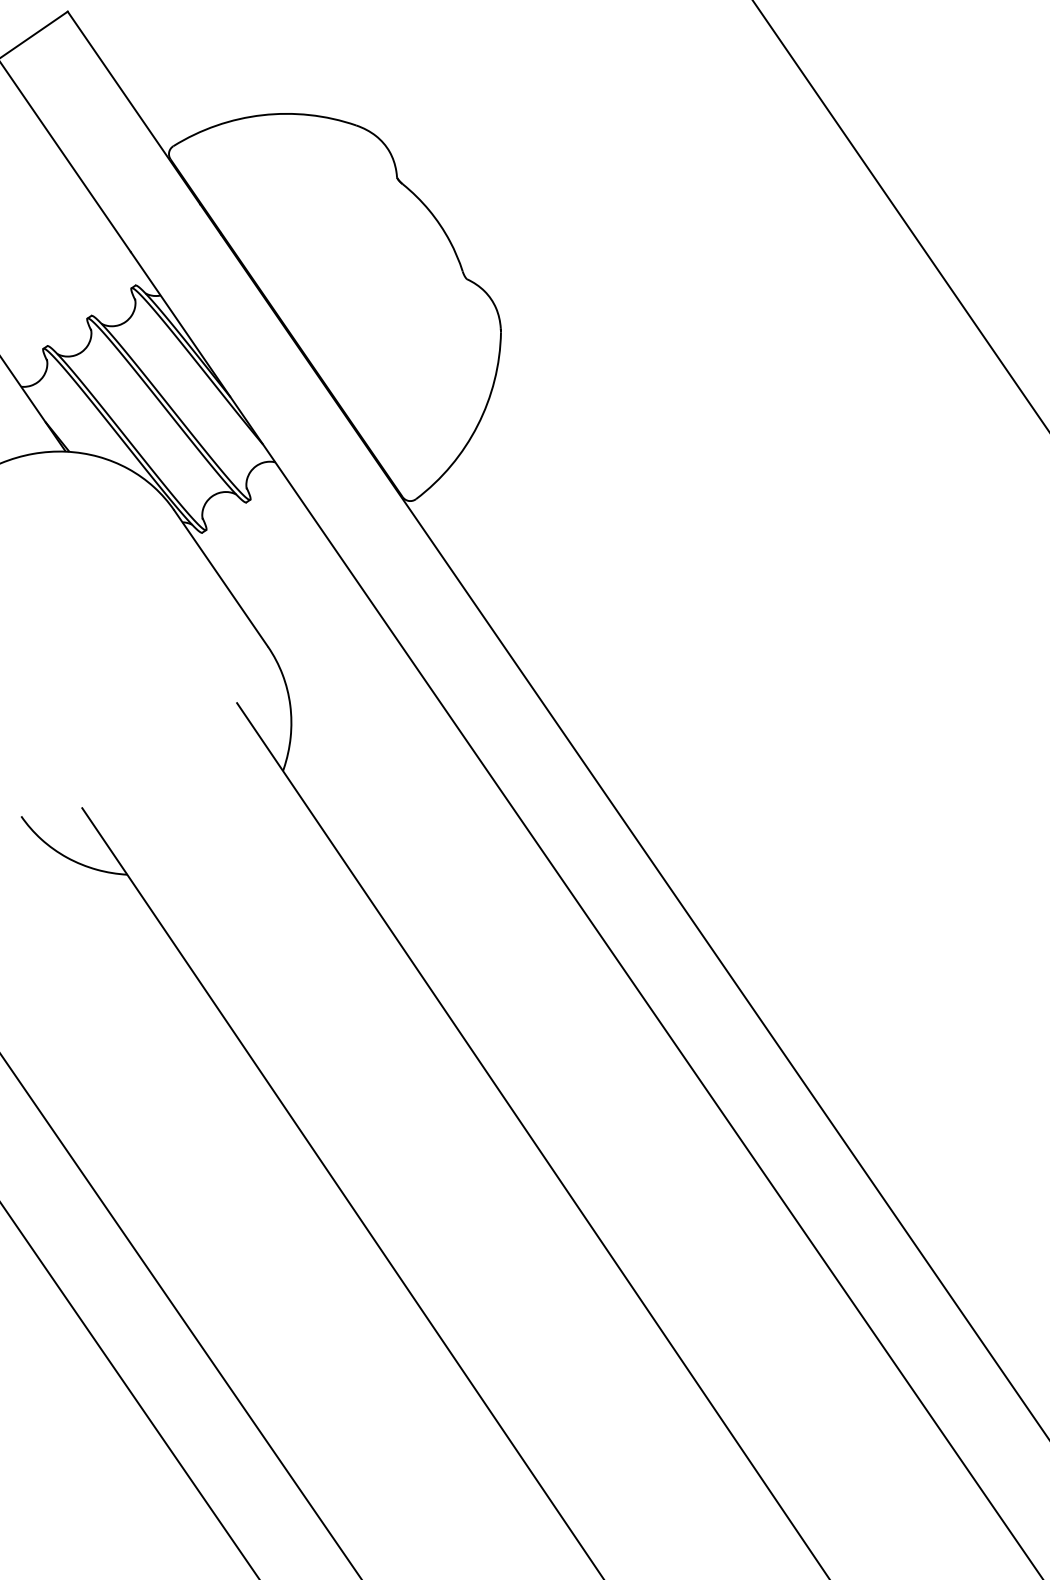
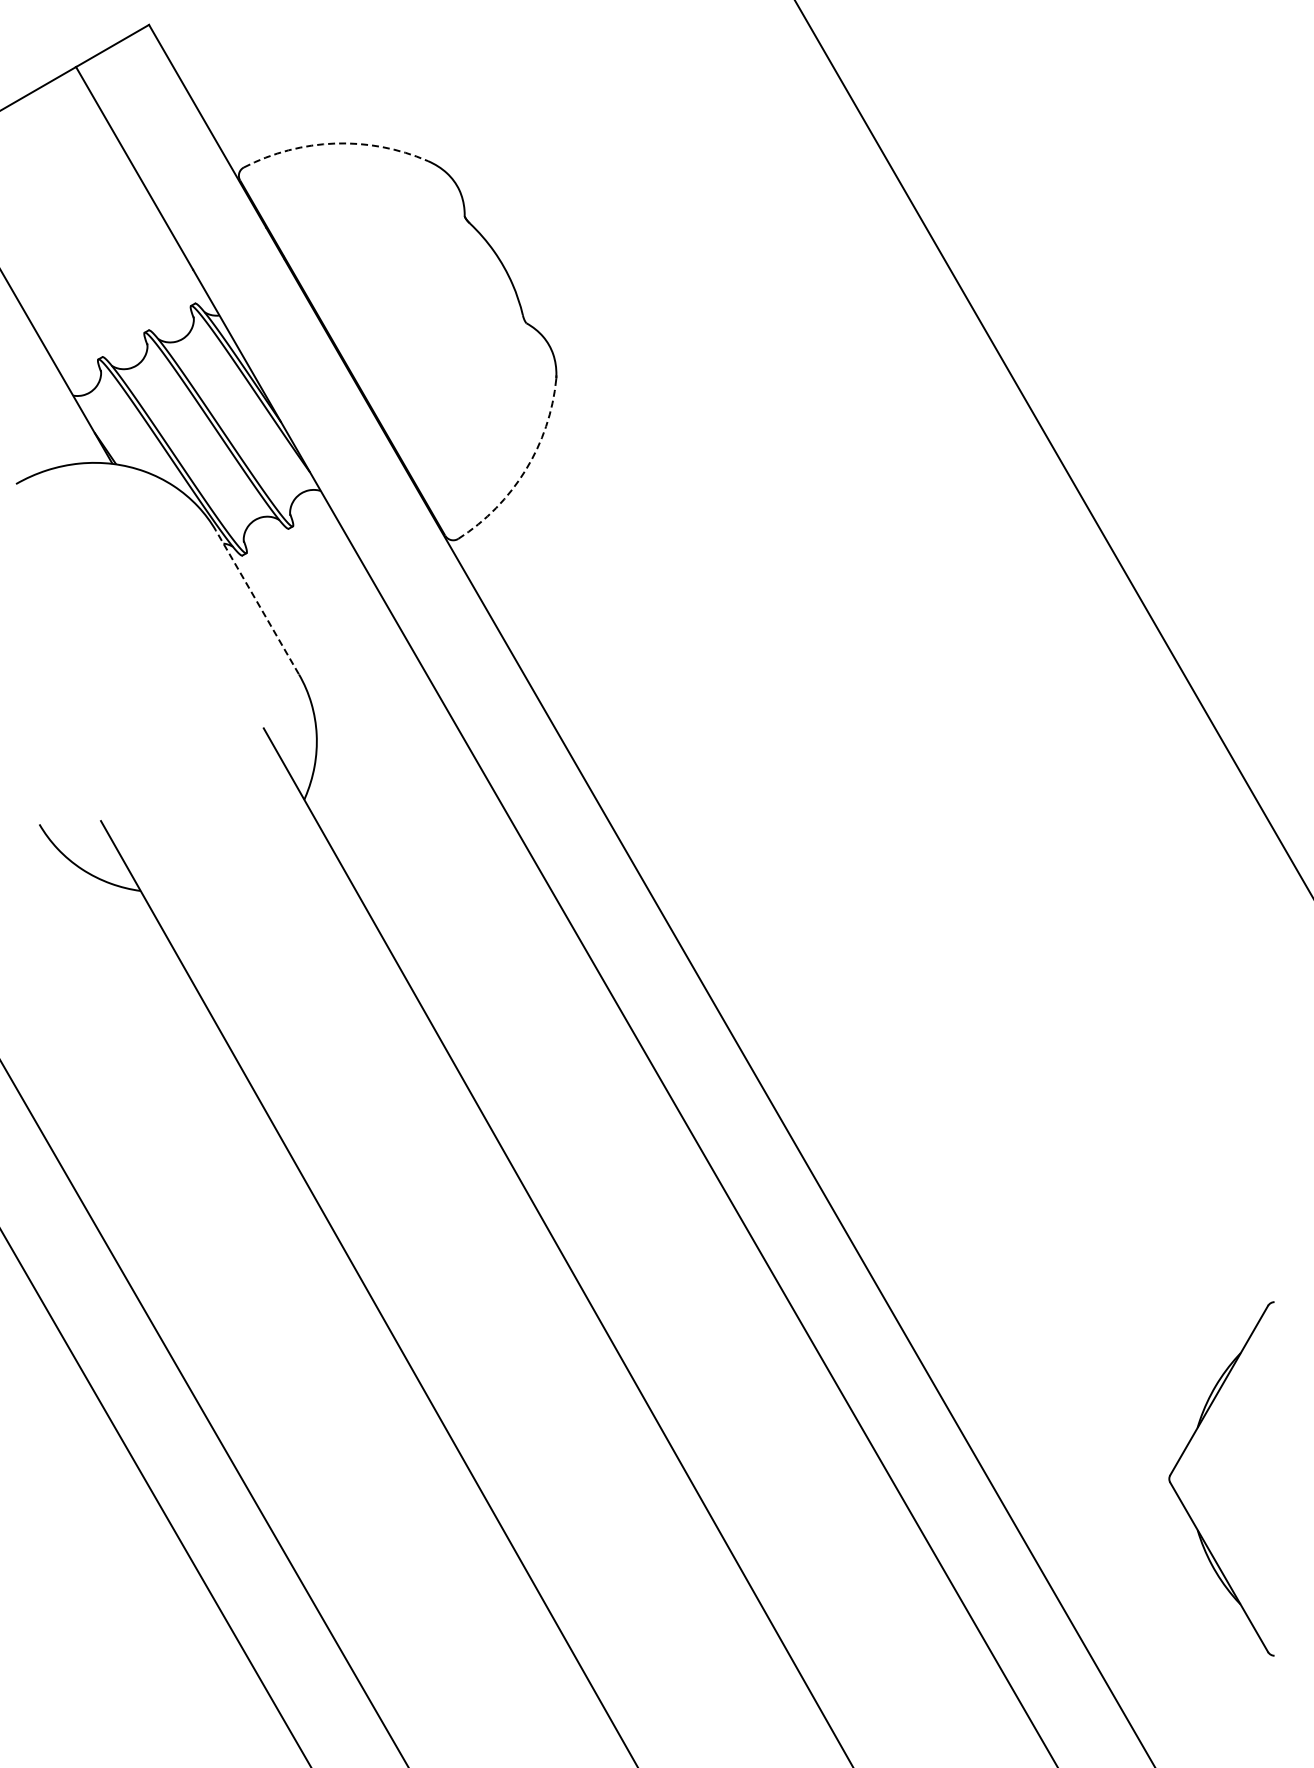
arc: (262, 115) -> (335, 143), solid -> dashed
arc: (477, 425) -> (525, 470), solid -> dashed
line: (220, 578) -> (257, 602), solid -> dashed

